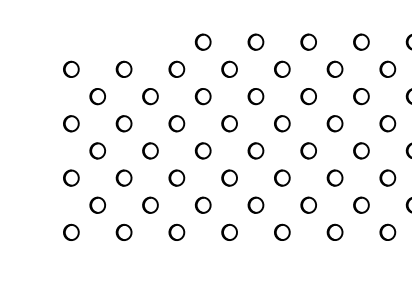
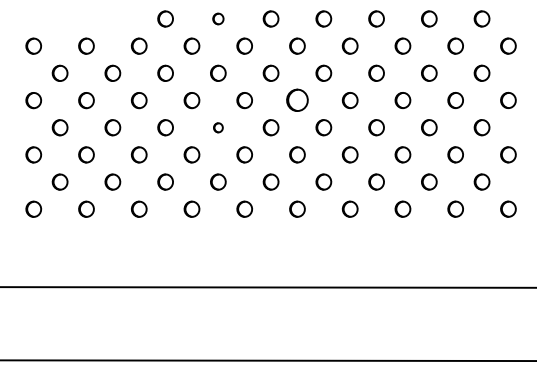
part: (256, 41) -> (218, 18), size x0.7
part: (335, 123) -> (297, 100), size x1.4
part: (256, 150) -> (218, 127), size x0.6

